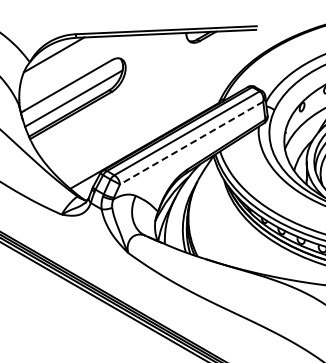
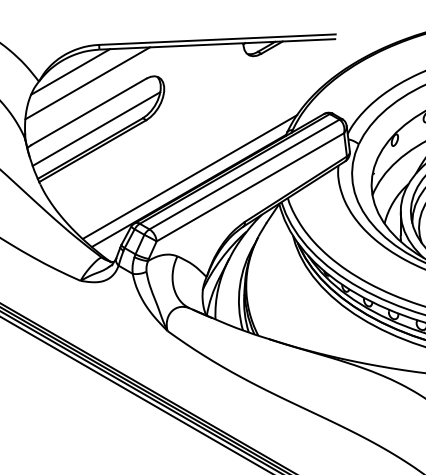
line: (66, 63) -> (86, 83), added
line: (145, 134) -> (190, 176), added
line: (191, 143) -> (250, 187), dashed -> solid

